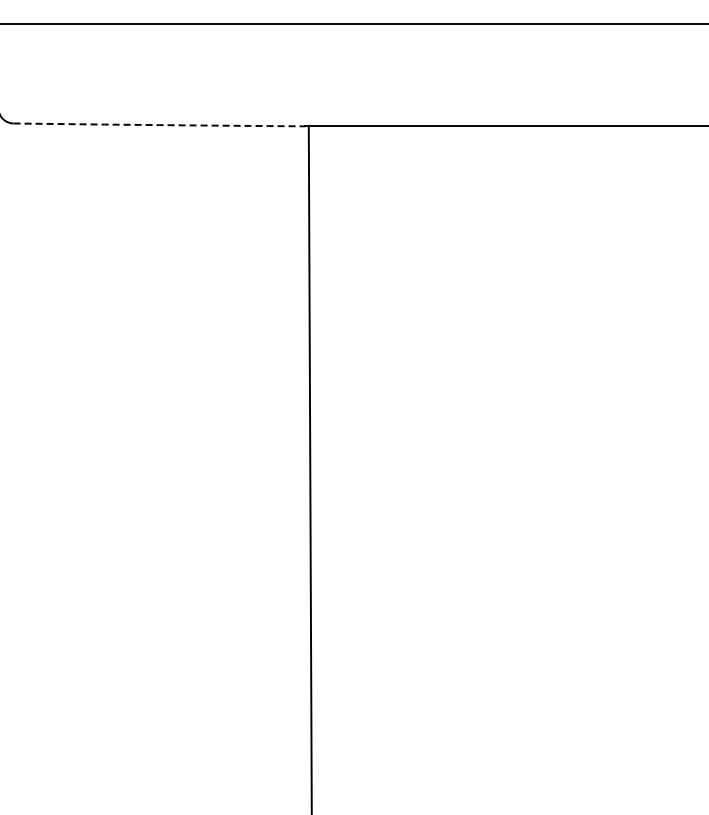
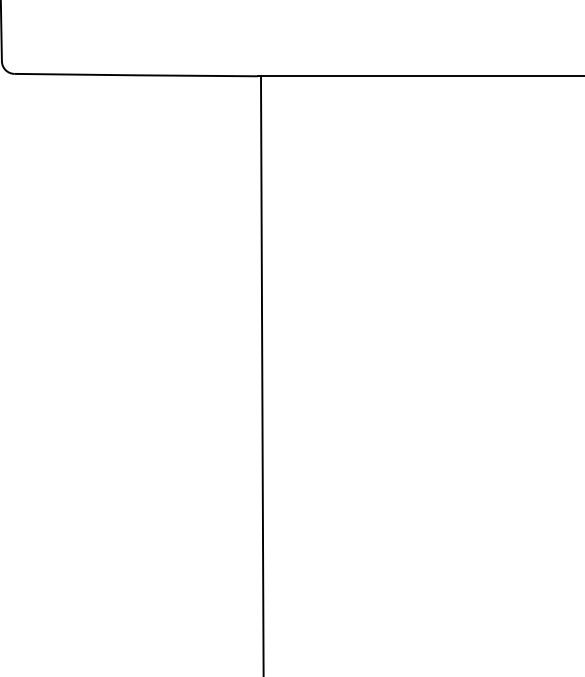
arc: (159, 125) -> (136, 75), dashed -> solid

